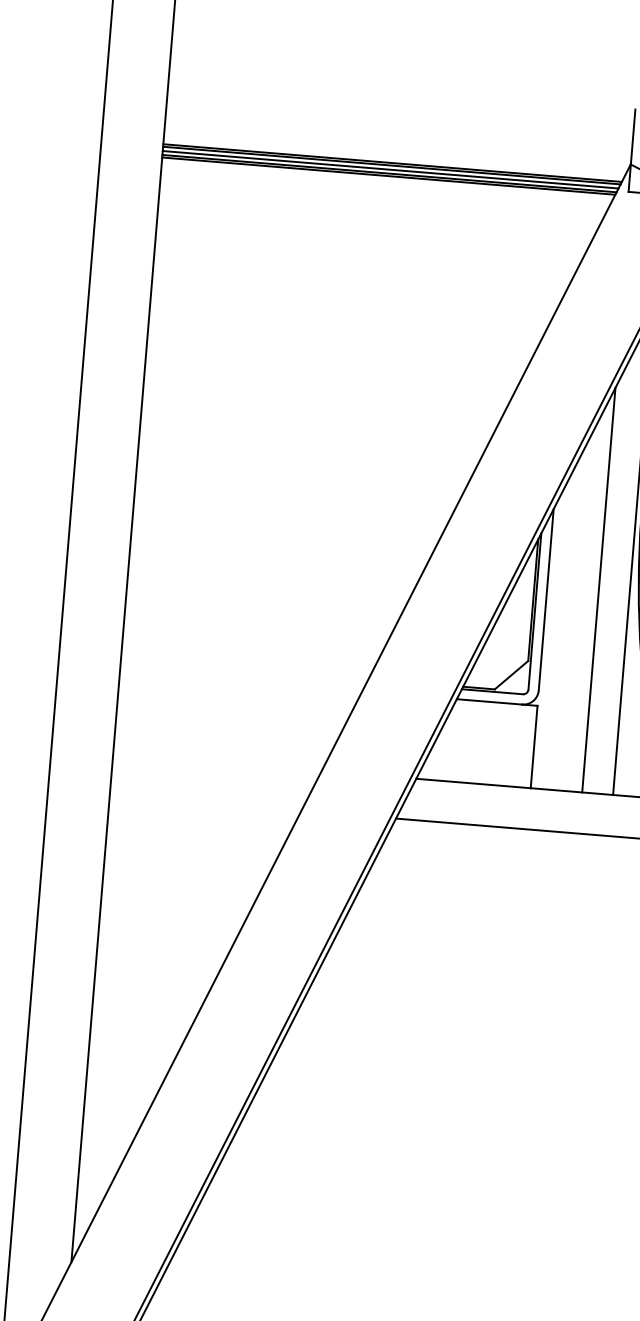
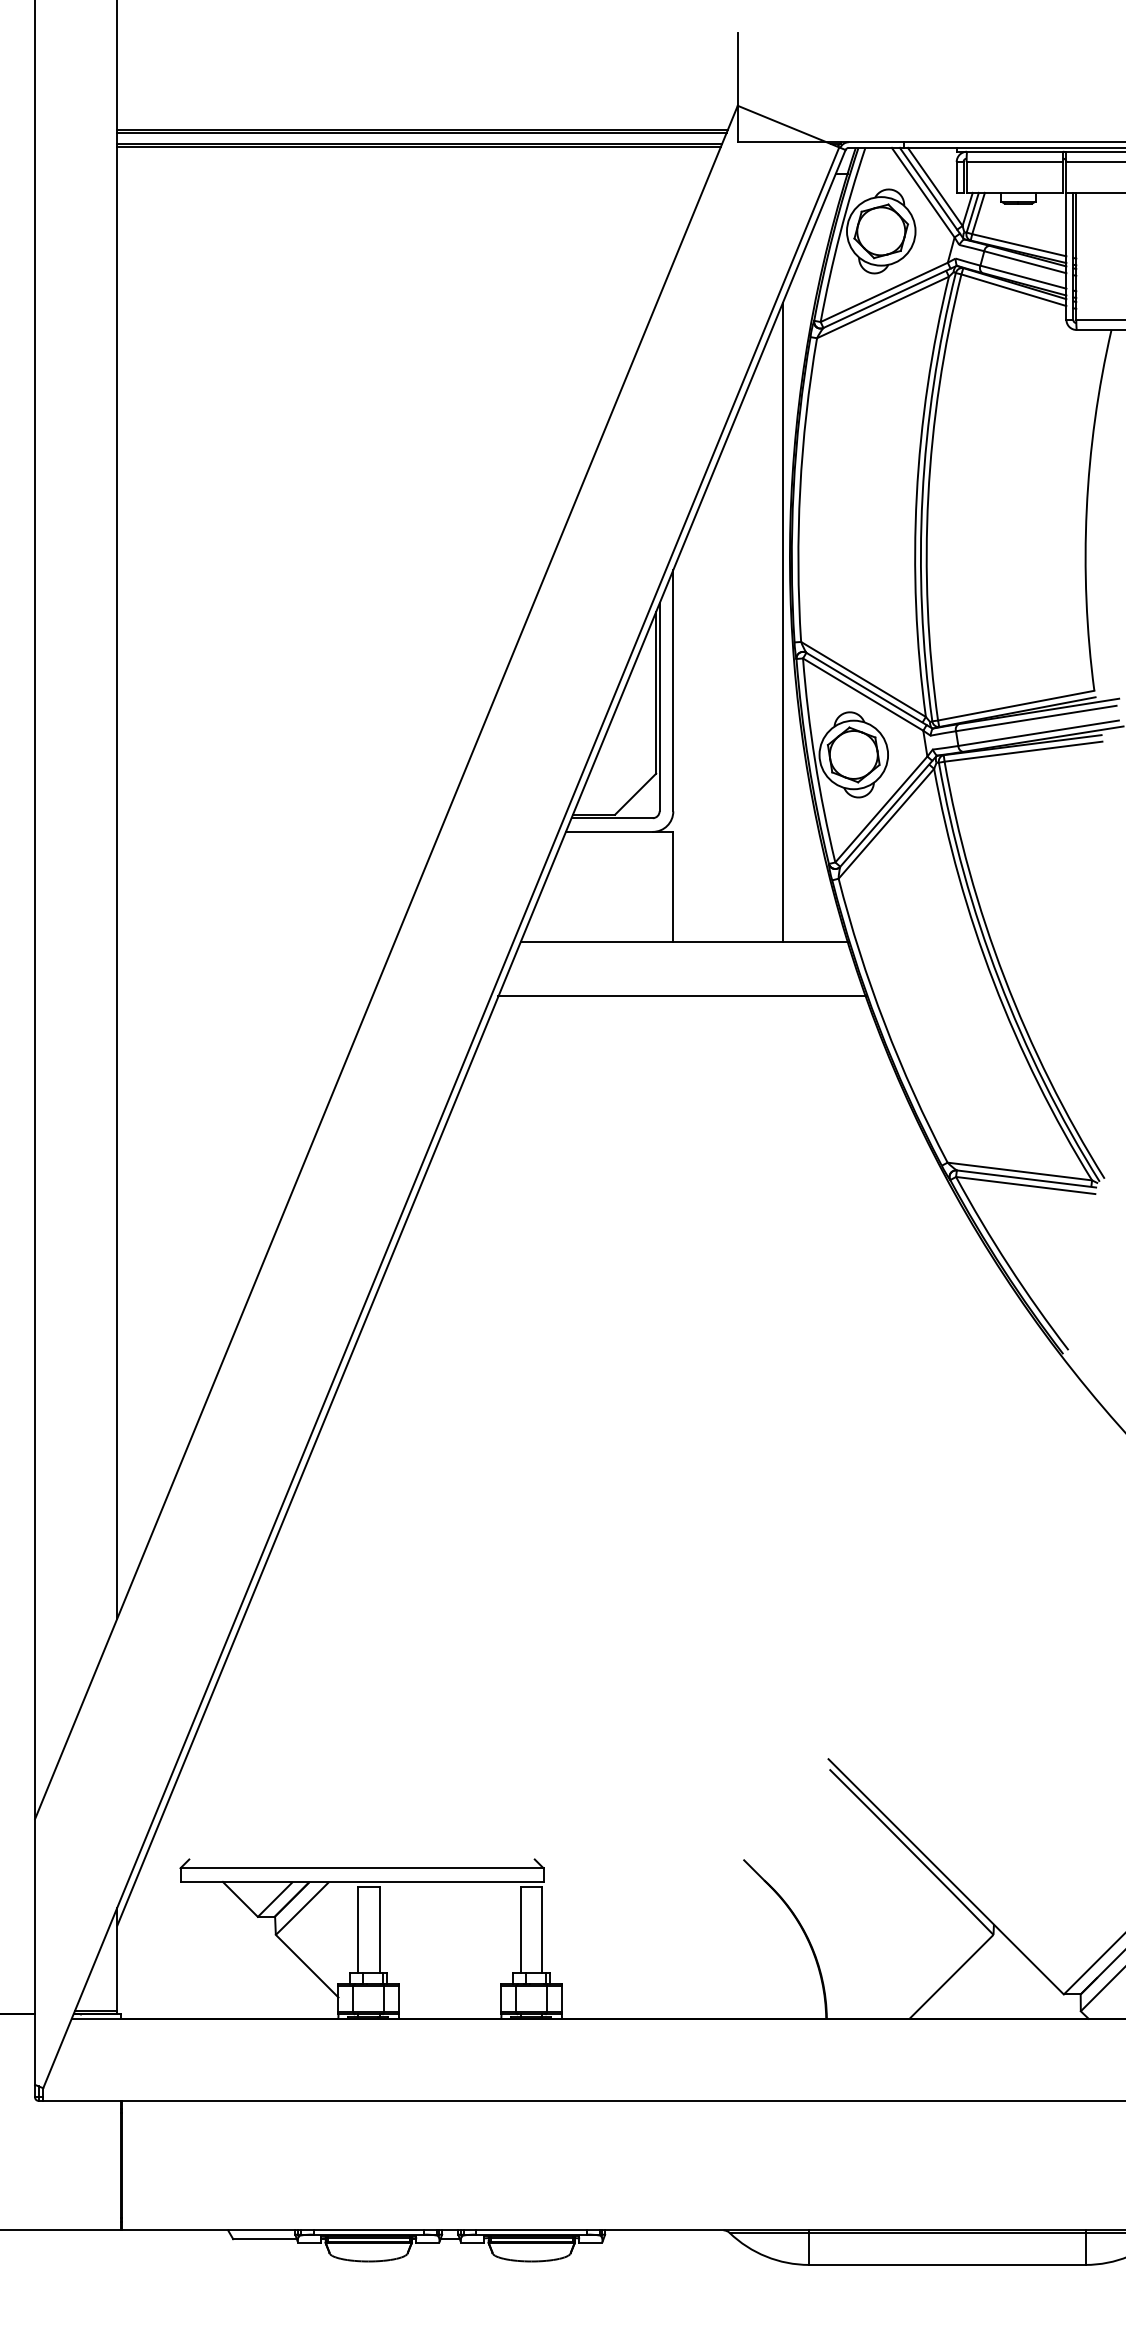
line: (390, 169) -> (420, 138), removed
line: (598, 589) -> (741, 671), removed

